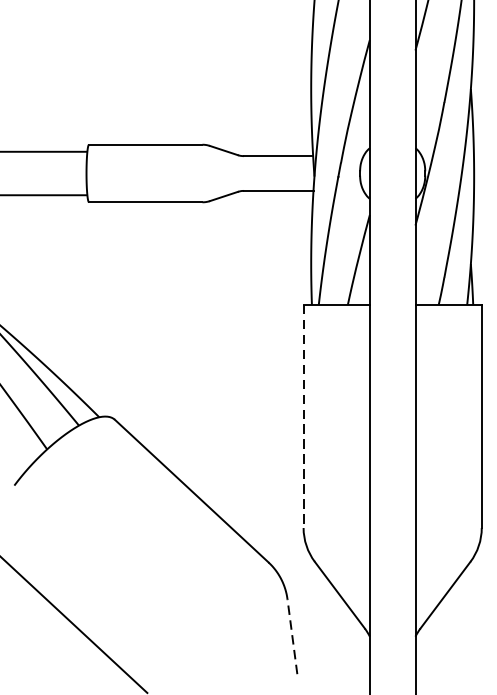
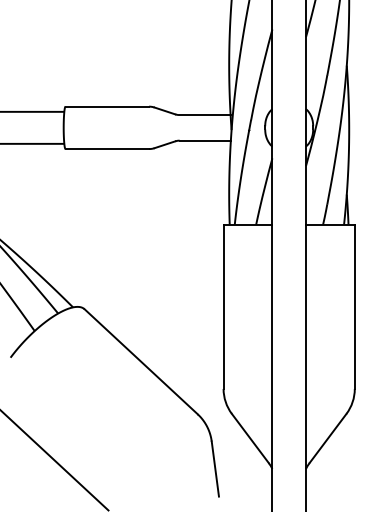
line: (303, 417) -> (223, 307), dashed -> solid
line: (292, 637) -> (215, 469), dashed -> solid

